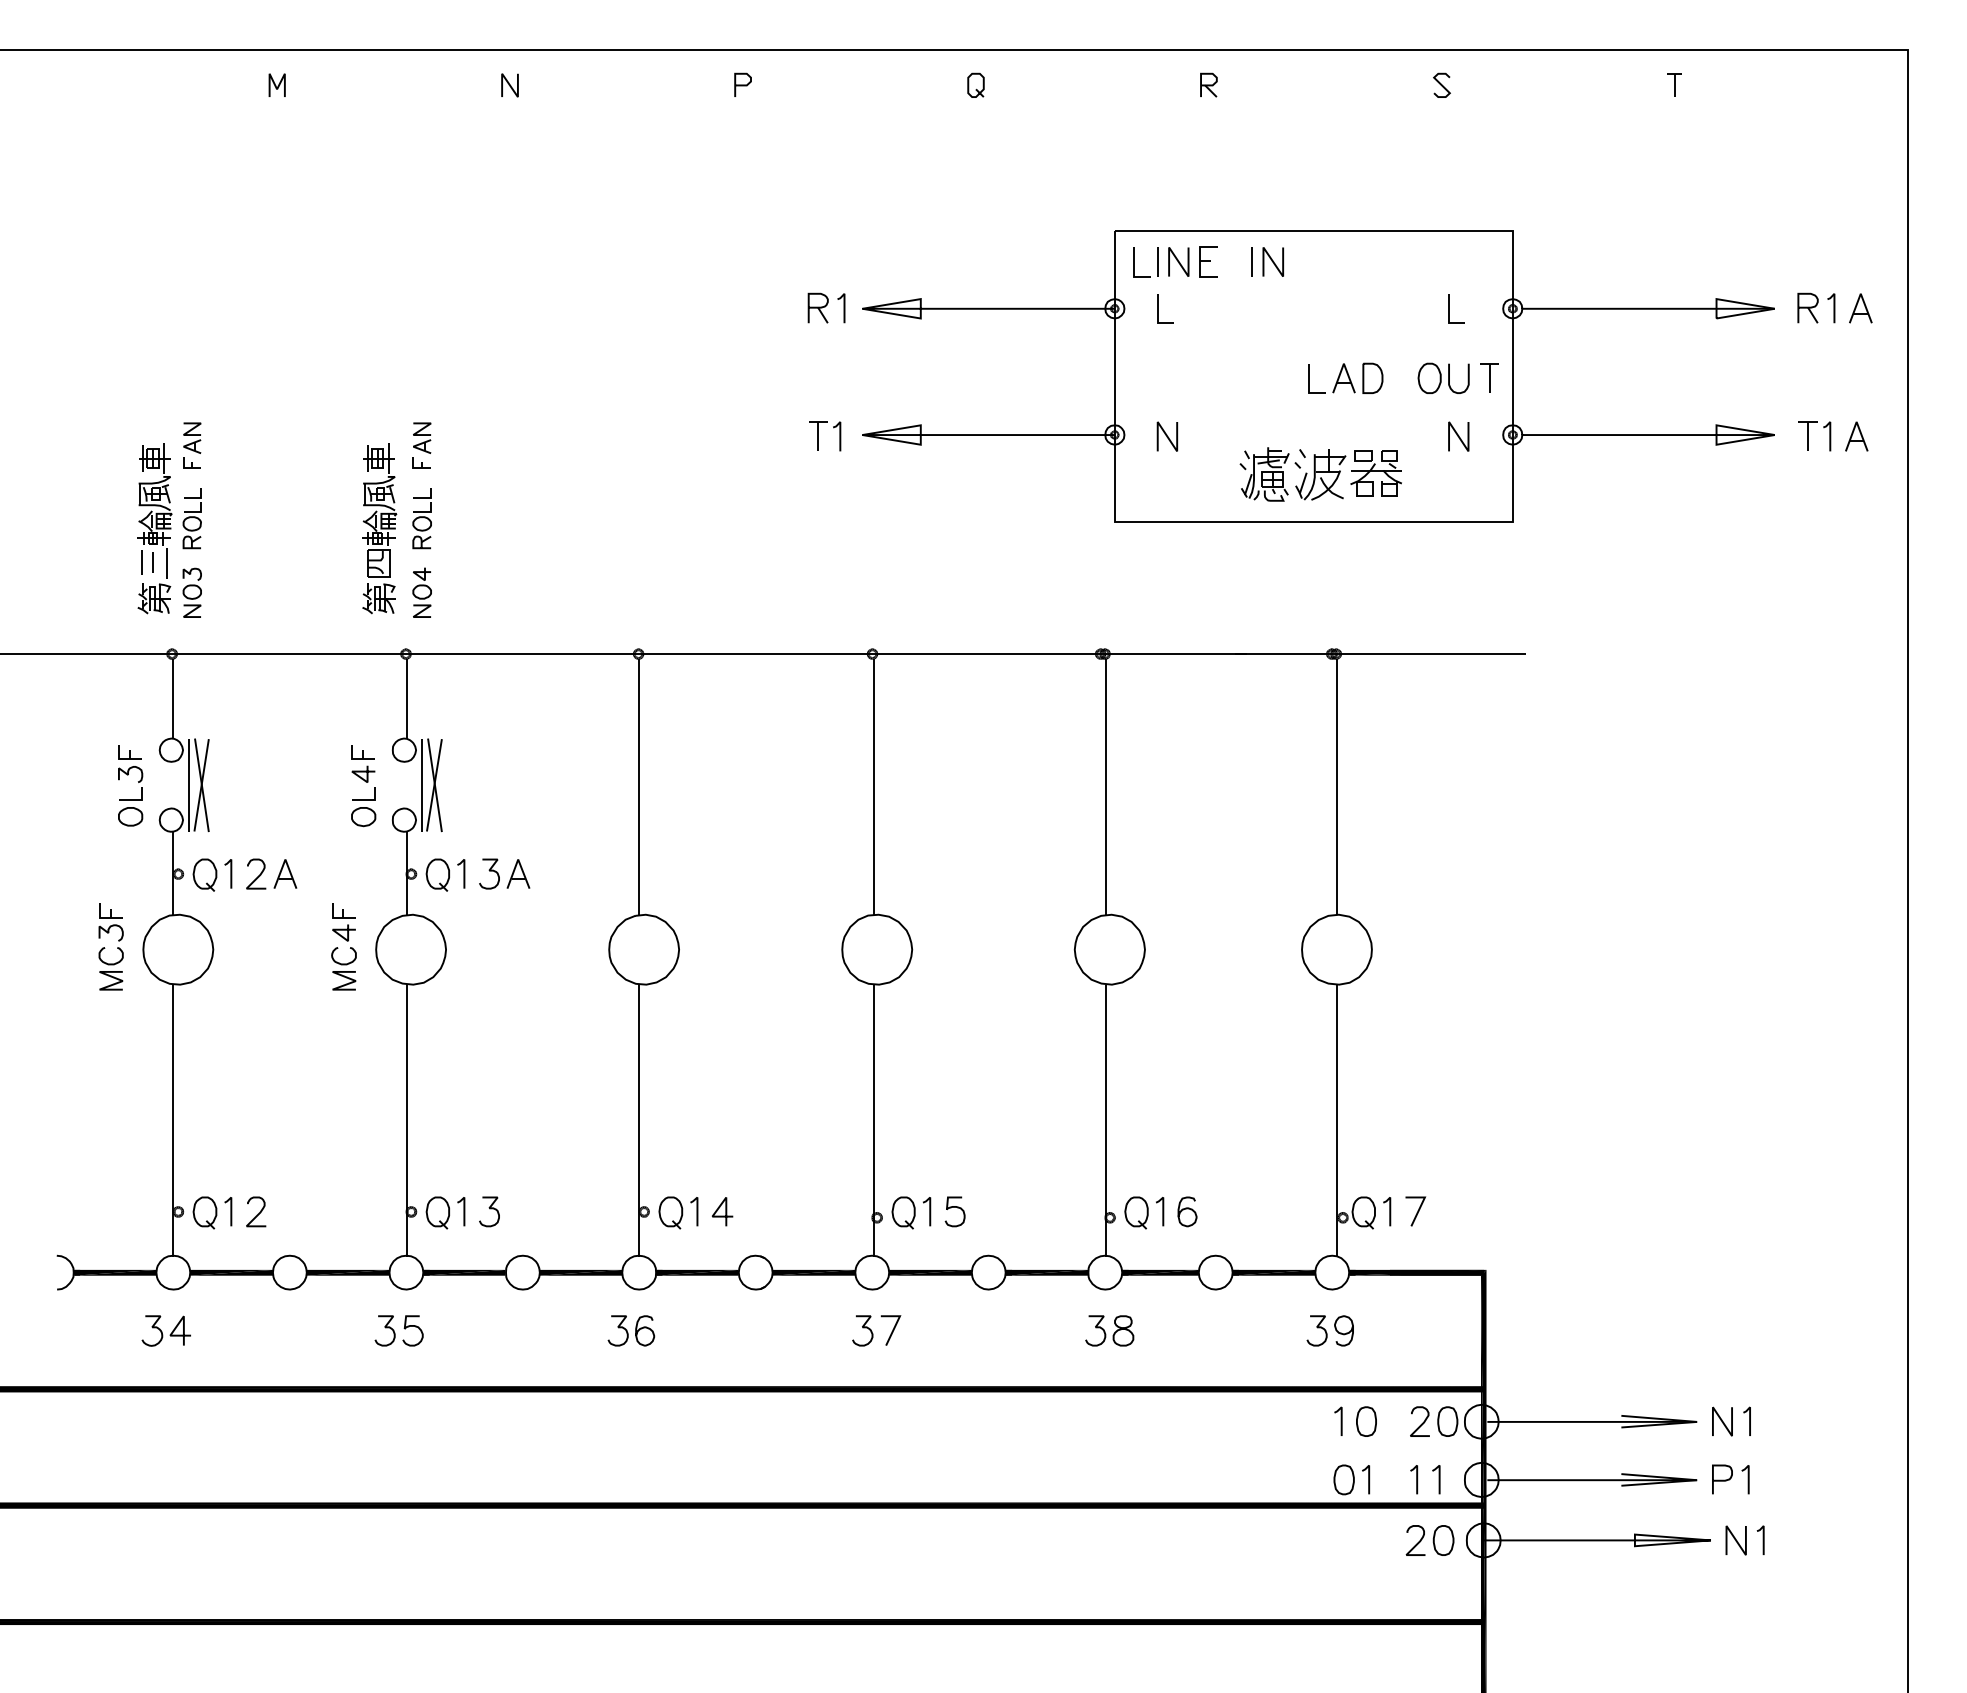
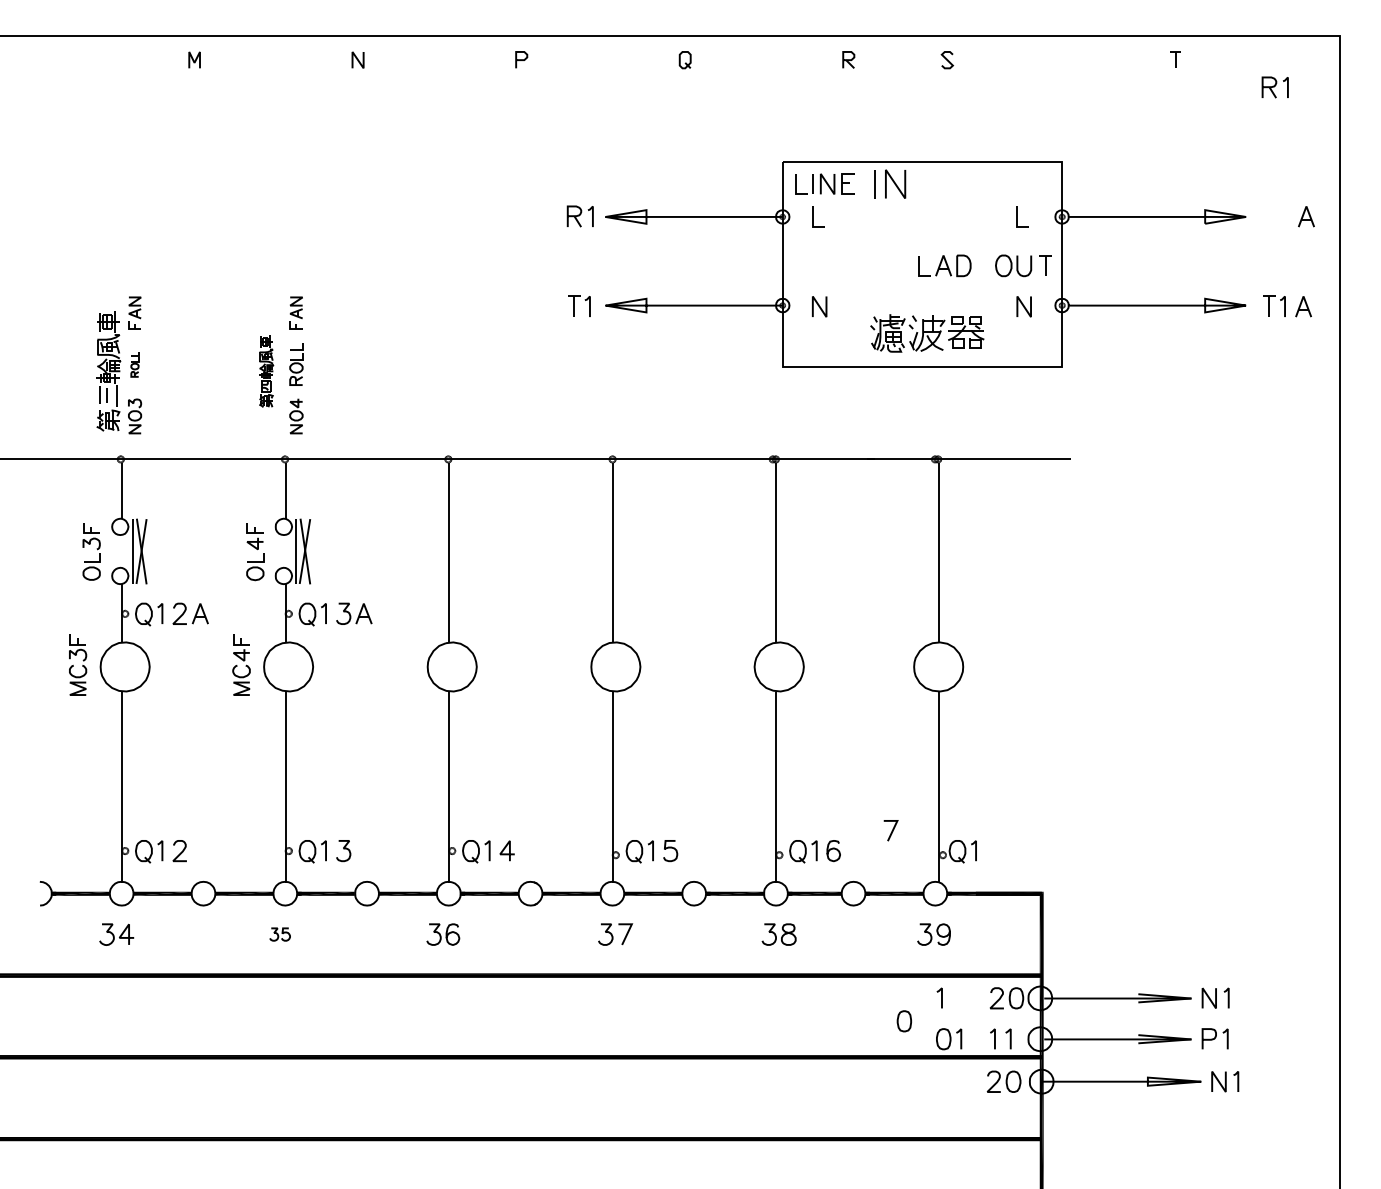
curve: (1442, 85) -> (947, 60), moved
part: (1266, 261) -> (889, 183), size x1.4
part: (1815, 308) -> (1274, 87), moved
part: (191, 518) -> (134, 364), size x0.6
part: (379, 528) -> (266, 371), size x0.6
line: (1416, 1211) -> (891, 830), moved
part: (398, 1330) -> (279, 934), size x0.6
part: (1365, 1421) -> (903, 1021), moved

